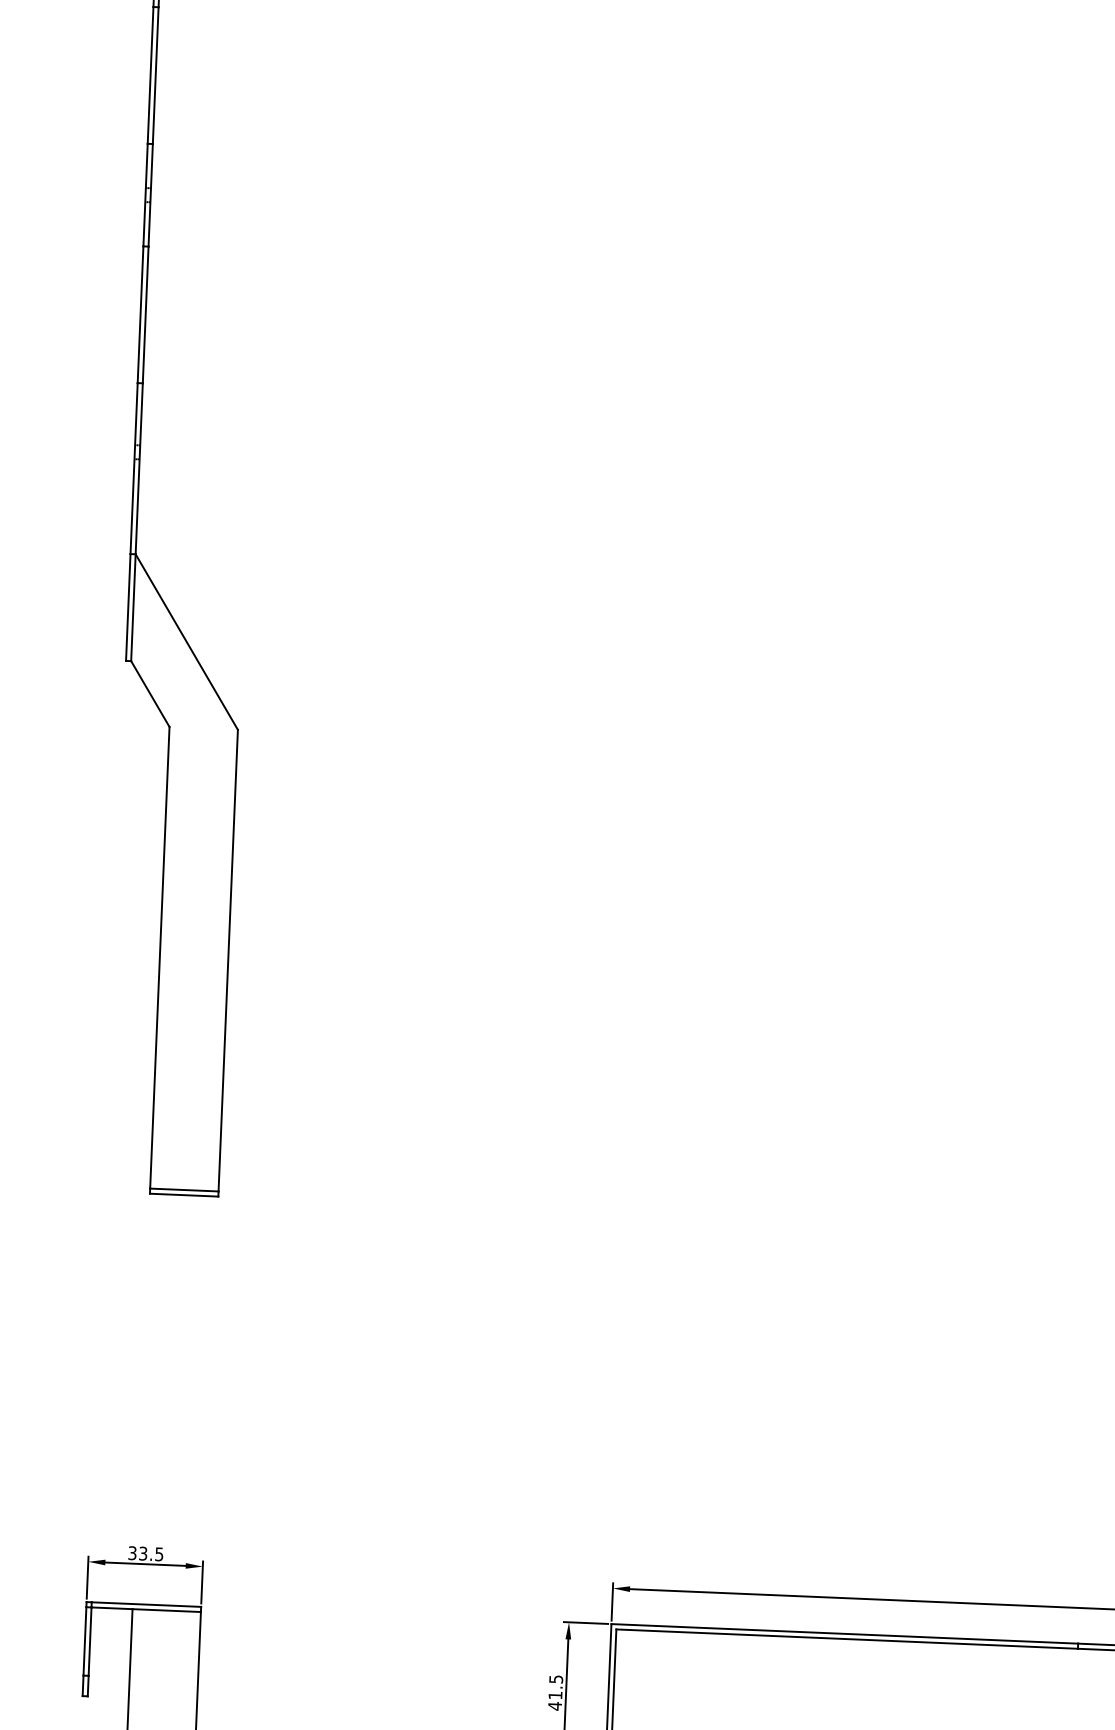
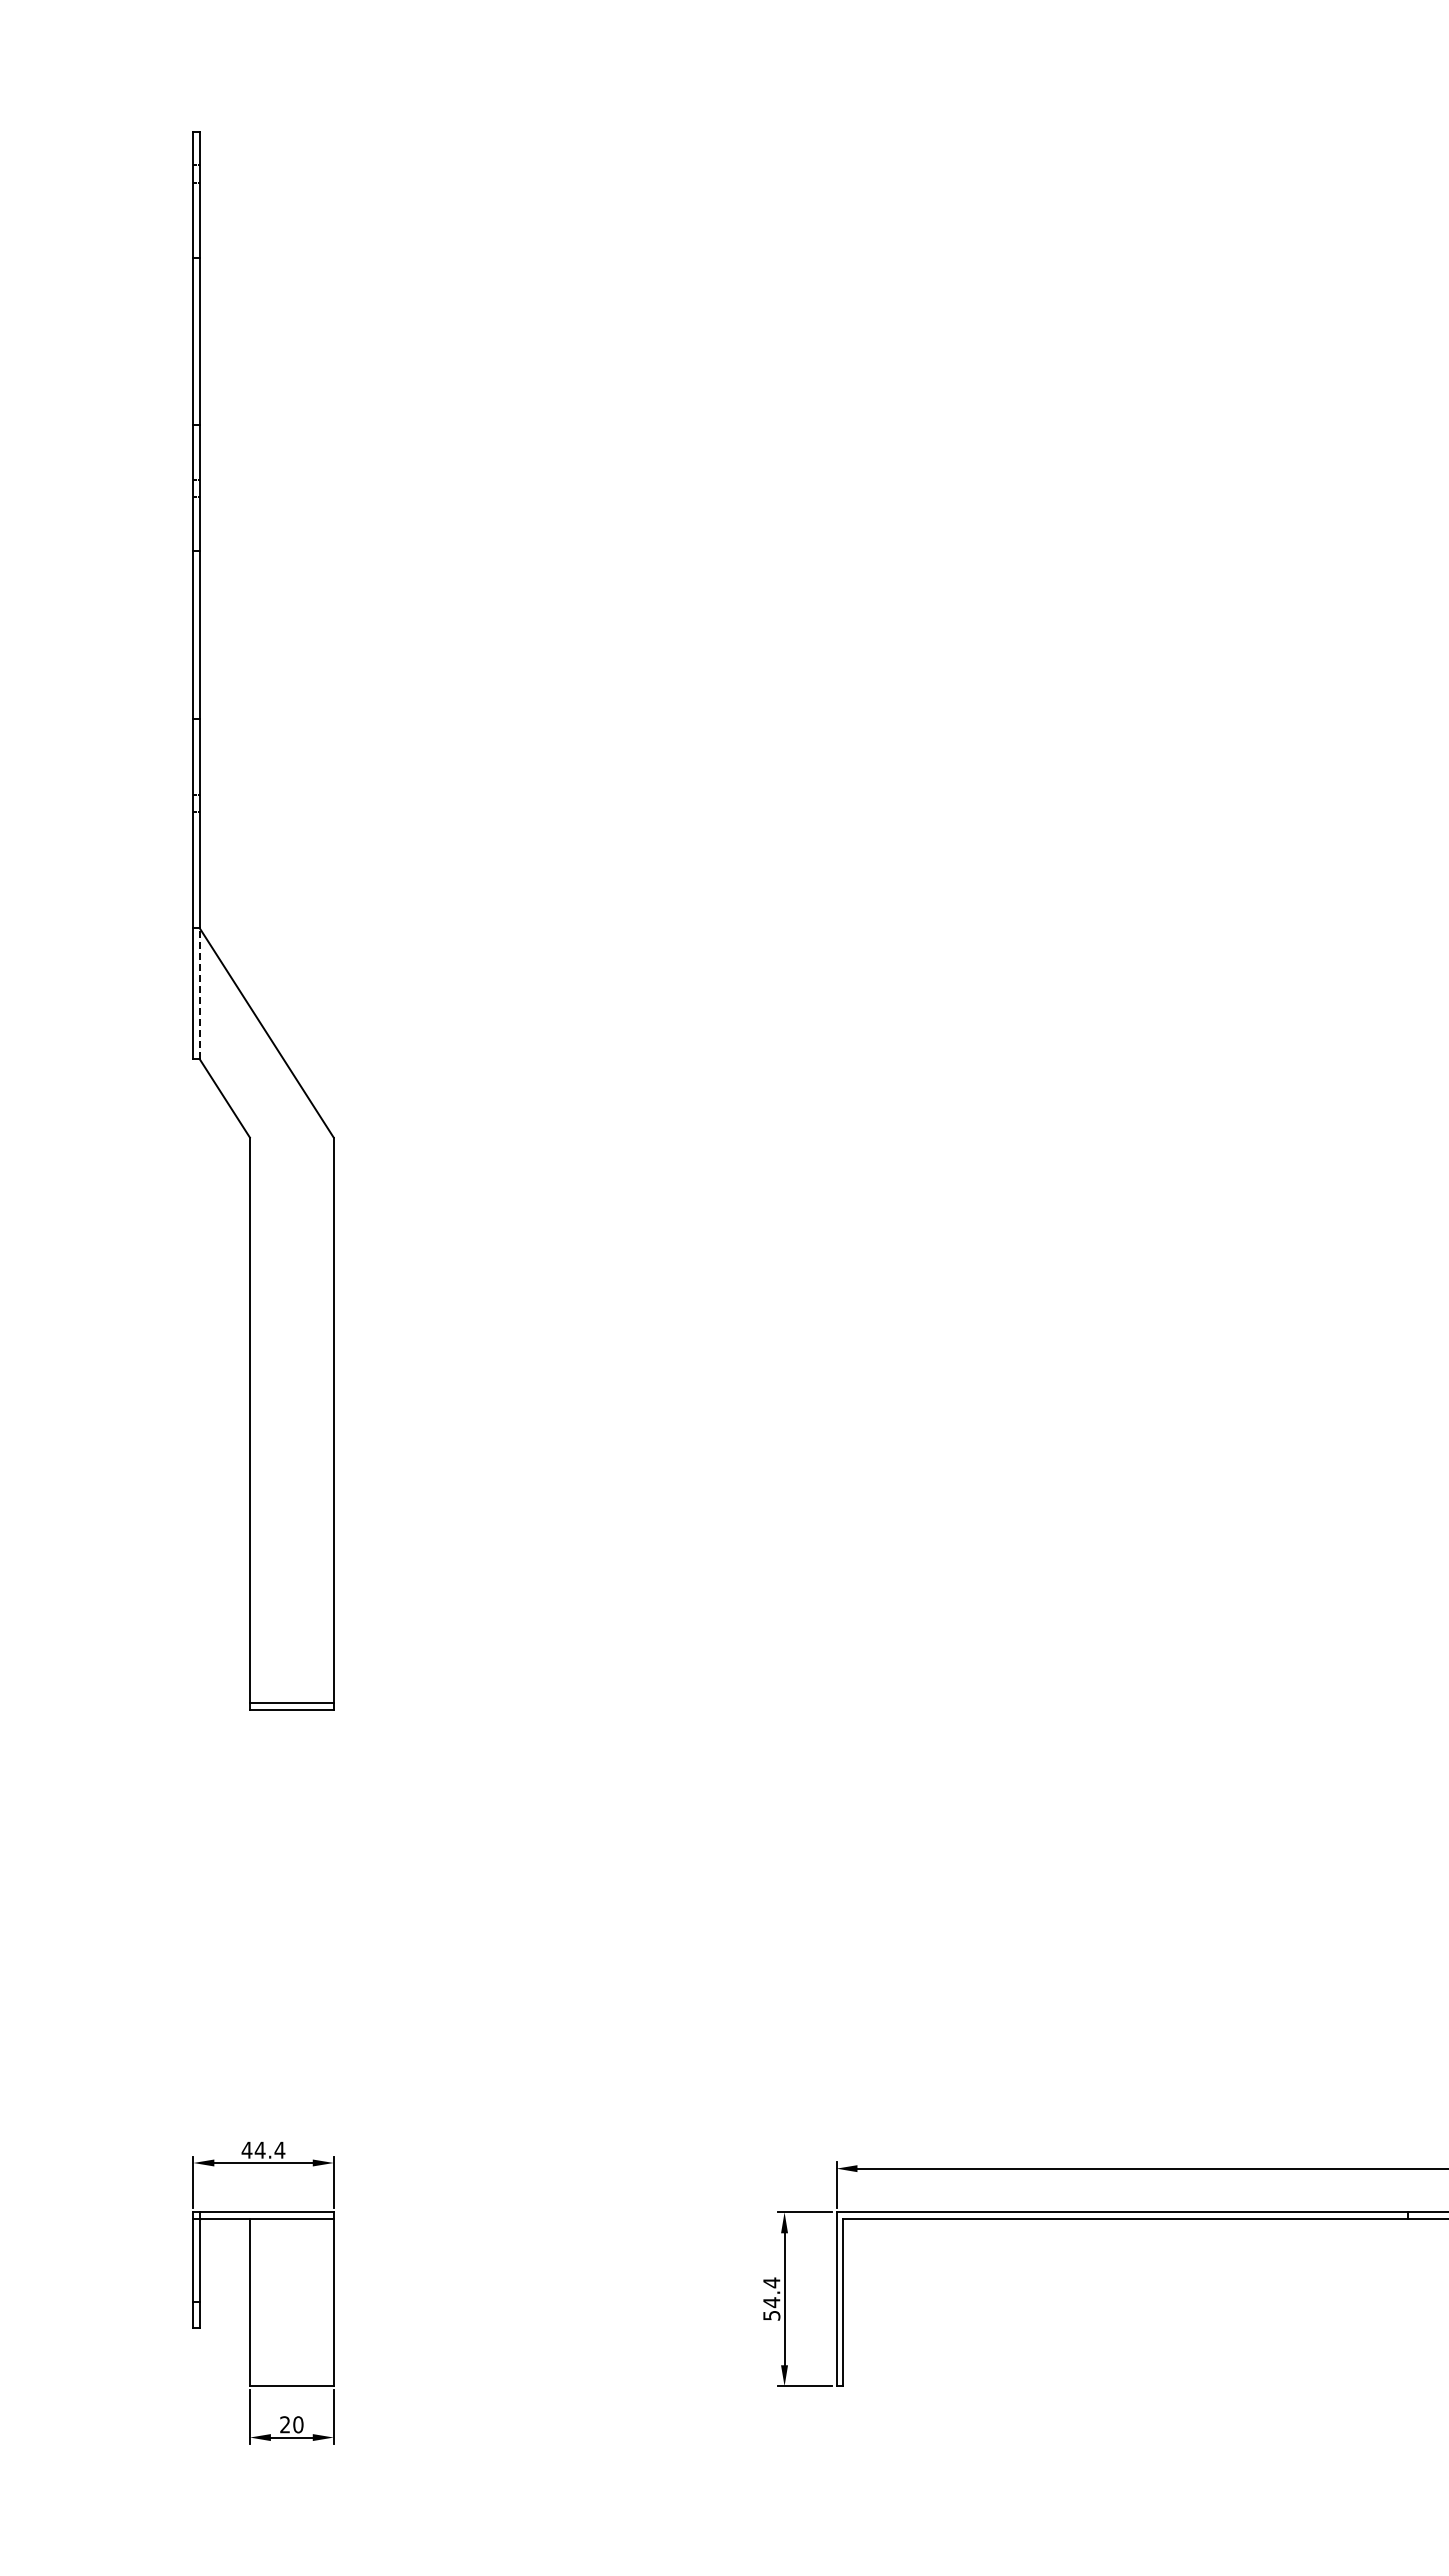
line: (133, 607) -> (199, 993), solid -> dashed
text: (145, 1553) -> (263, 2149), 33.5 -> 44.4
text: (555, 1692) -> (771, 2299), 41.5 -> 54.4

